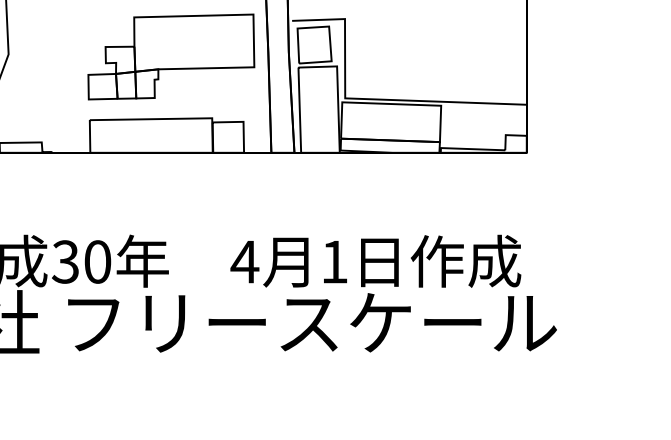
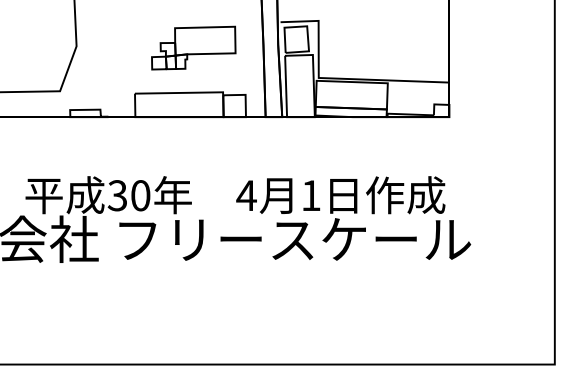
part: (171, 56) -> (193, 47), size x0.7

